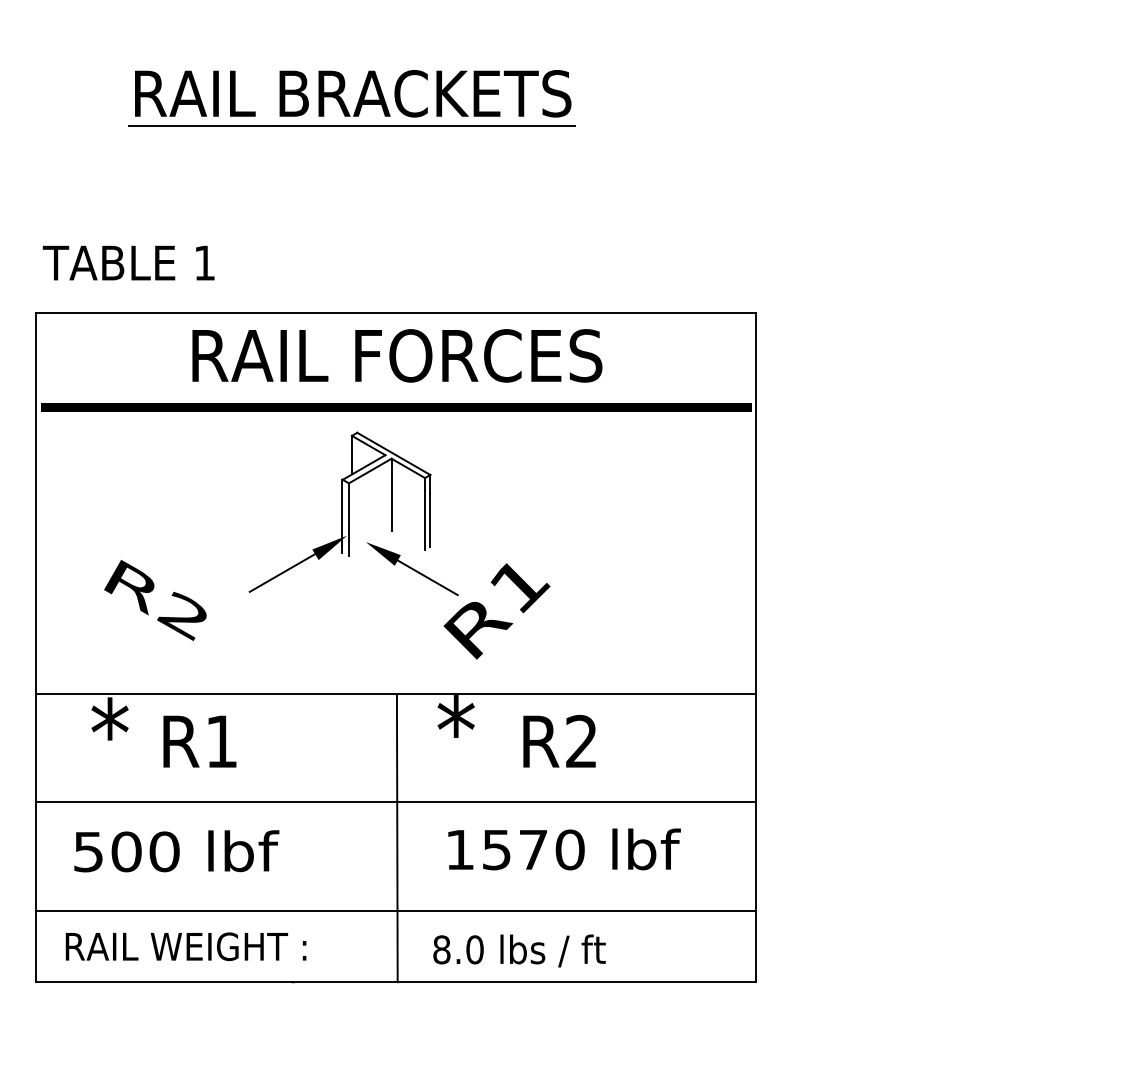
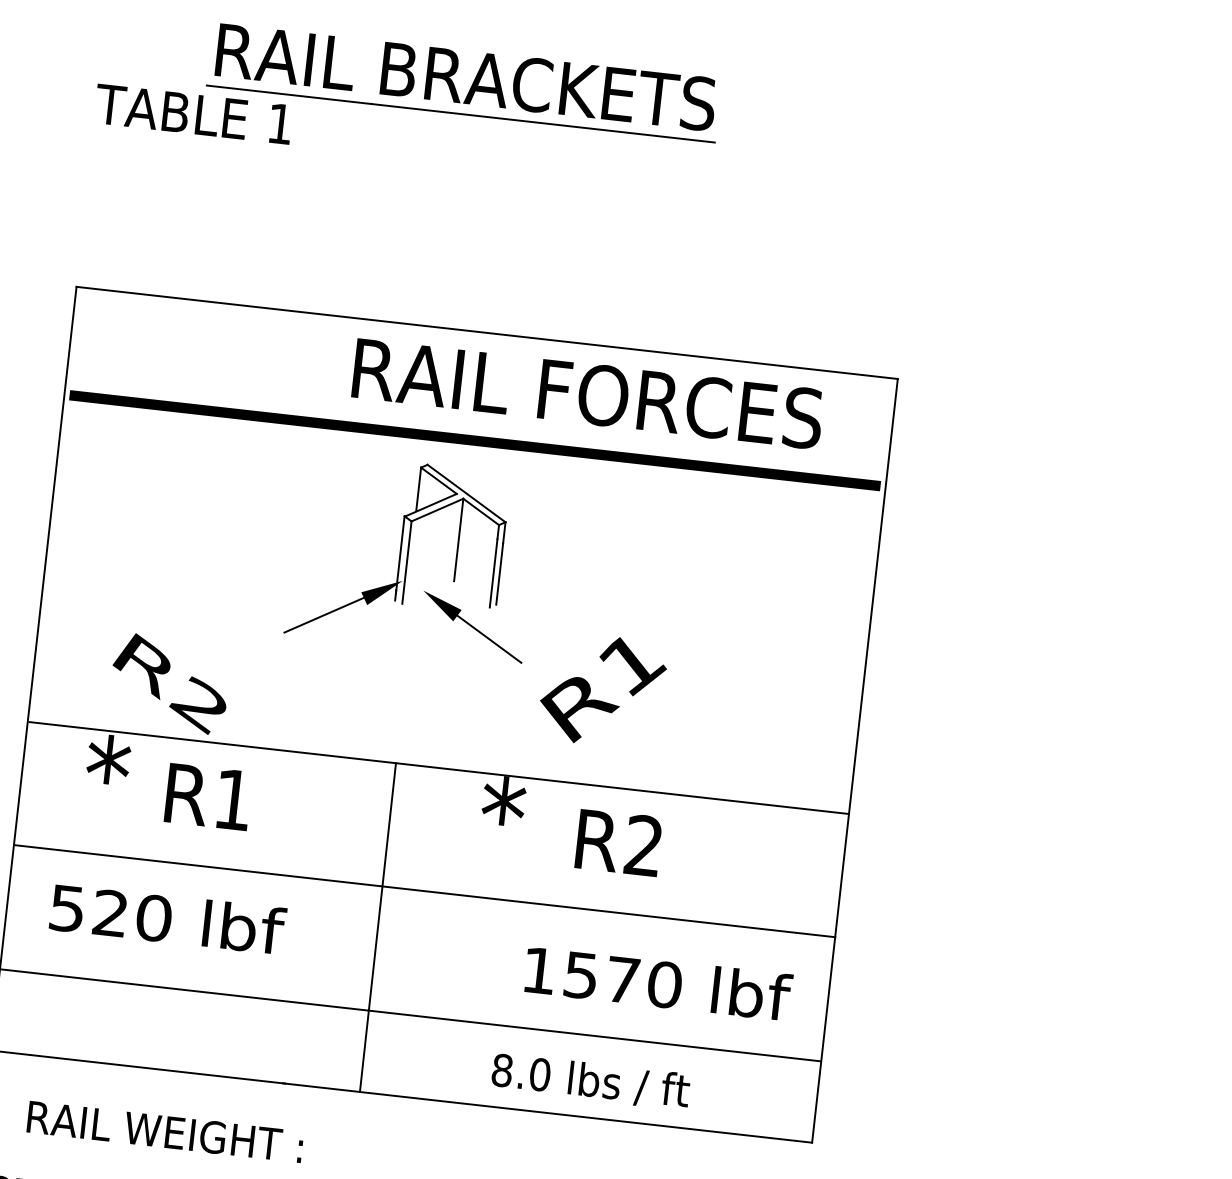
text: (128, 262) -> (193, 113), moved
text: (397, 355) -> (588, 393), moved
text: (155, 600) -> (169, 683), moved
text: (496, 611) -> (602, 690), moved
line: (396, 838) -> (376, 927), moved
text: (564, 849) -> (658, 983), moved
text: (126, 851) -> (110, 912), 500 -> 520
text: (185, 946) -> (164, 1131), moved
text: (519, 950) -> (590, 1081), moved

